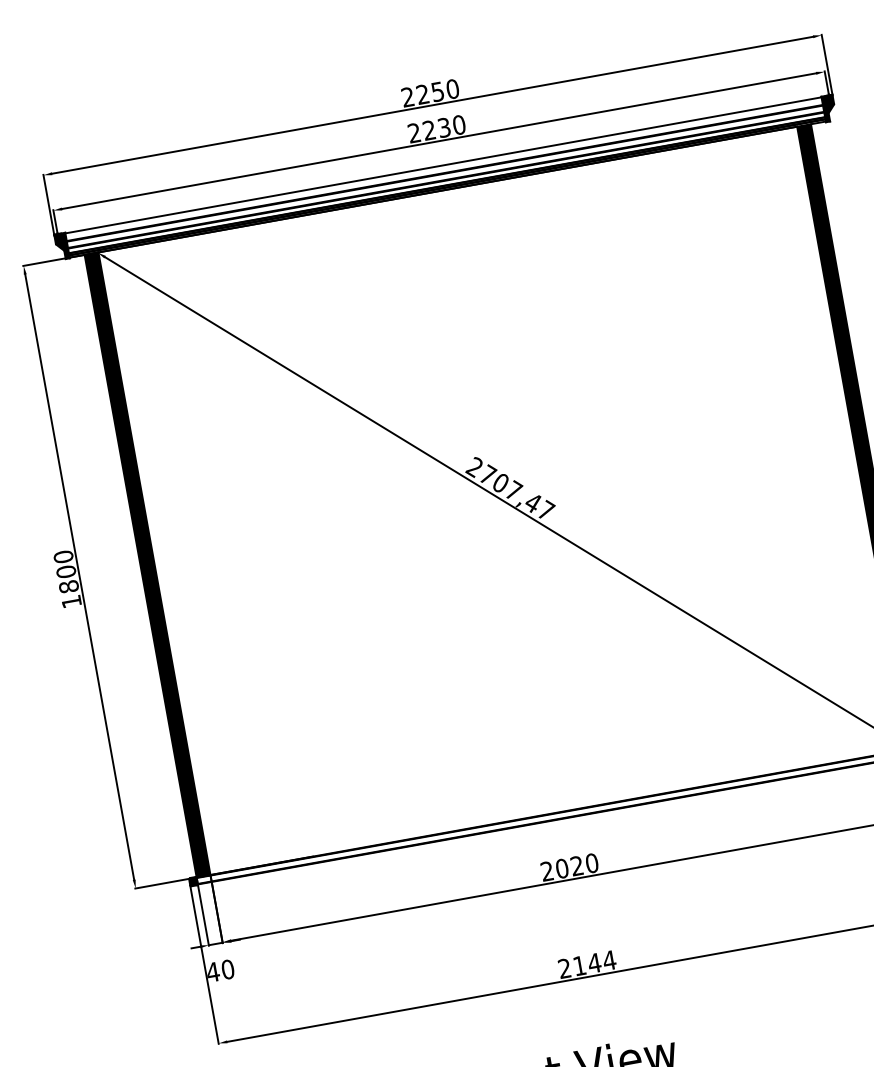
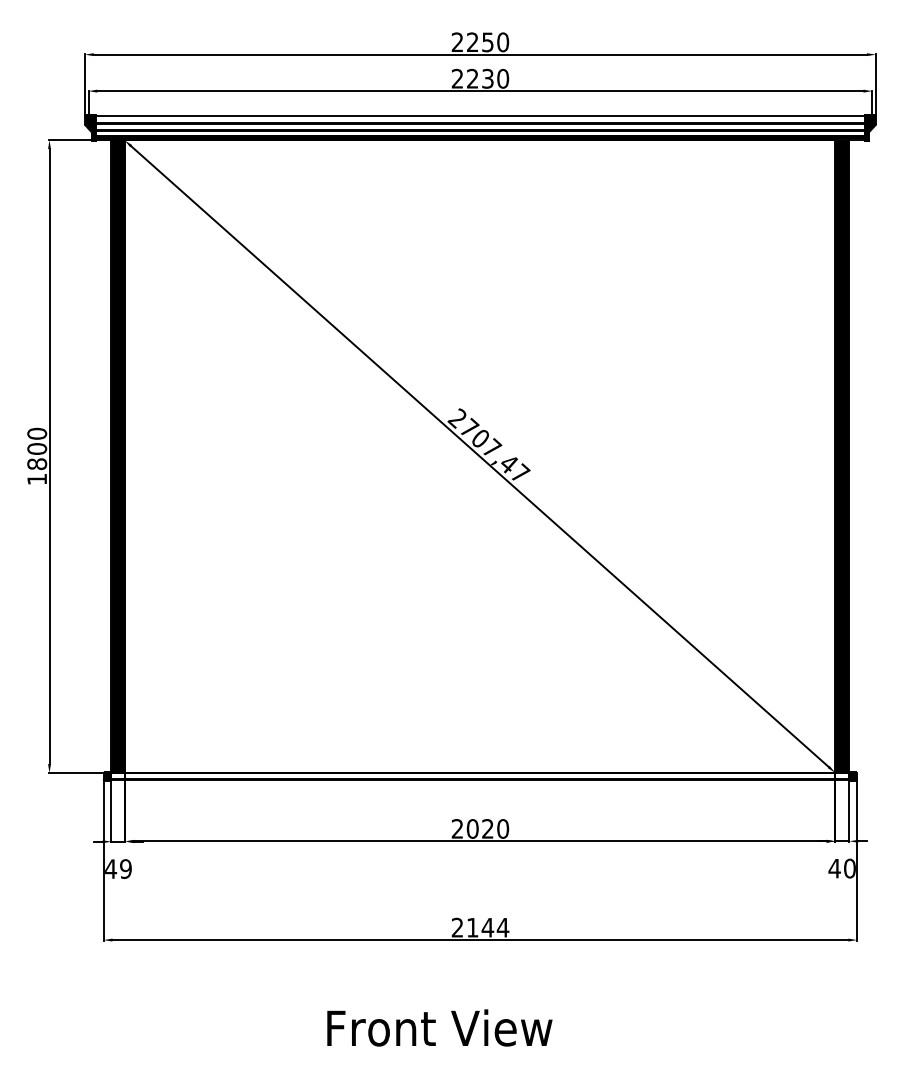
text: (227, 969) -> (125, 868), 40 -> 49

